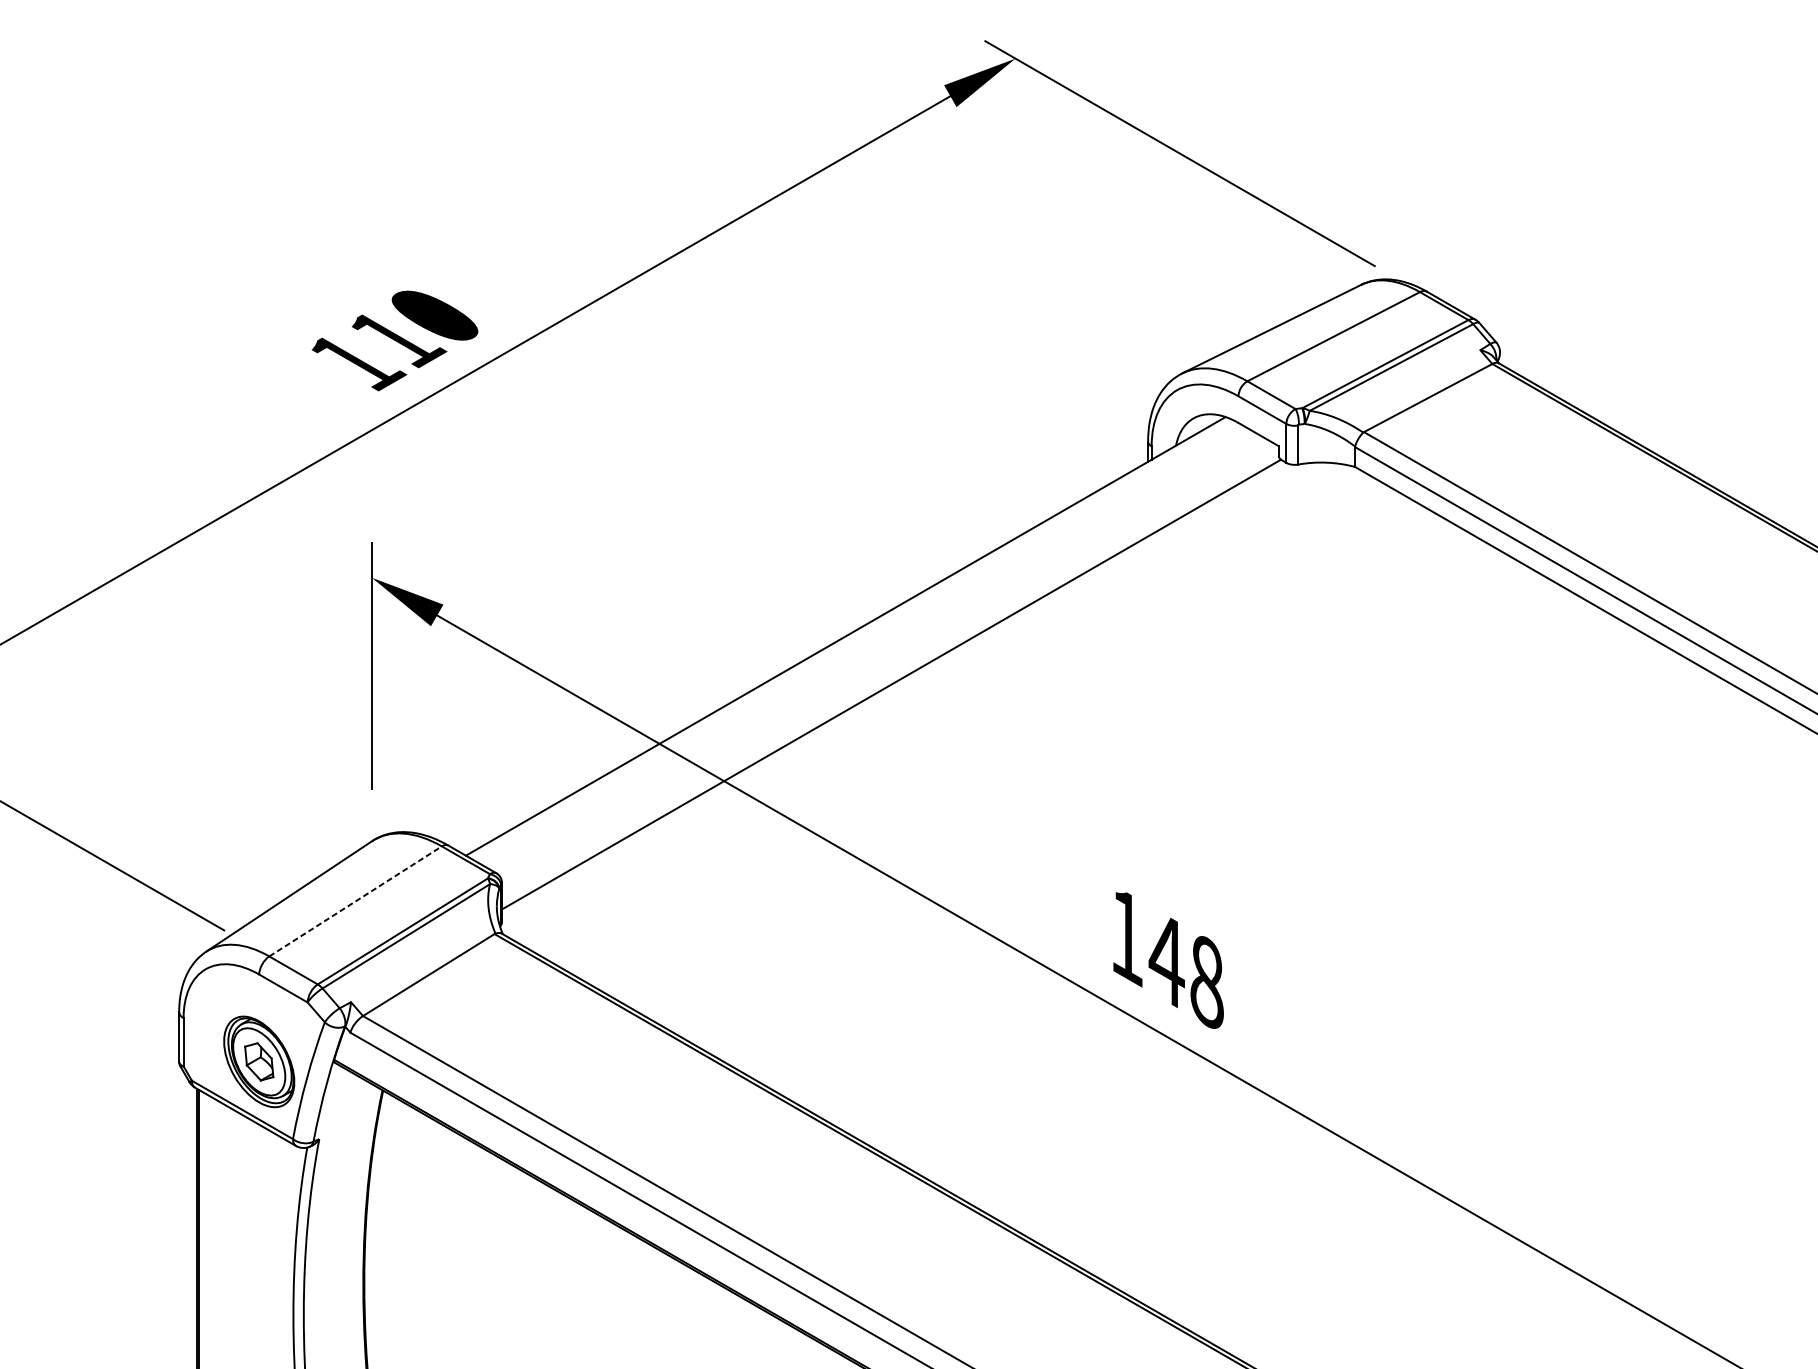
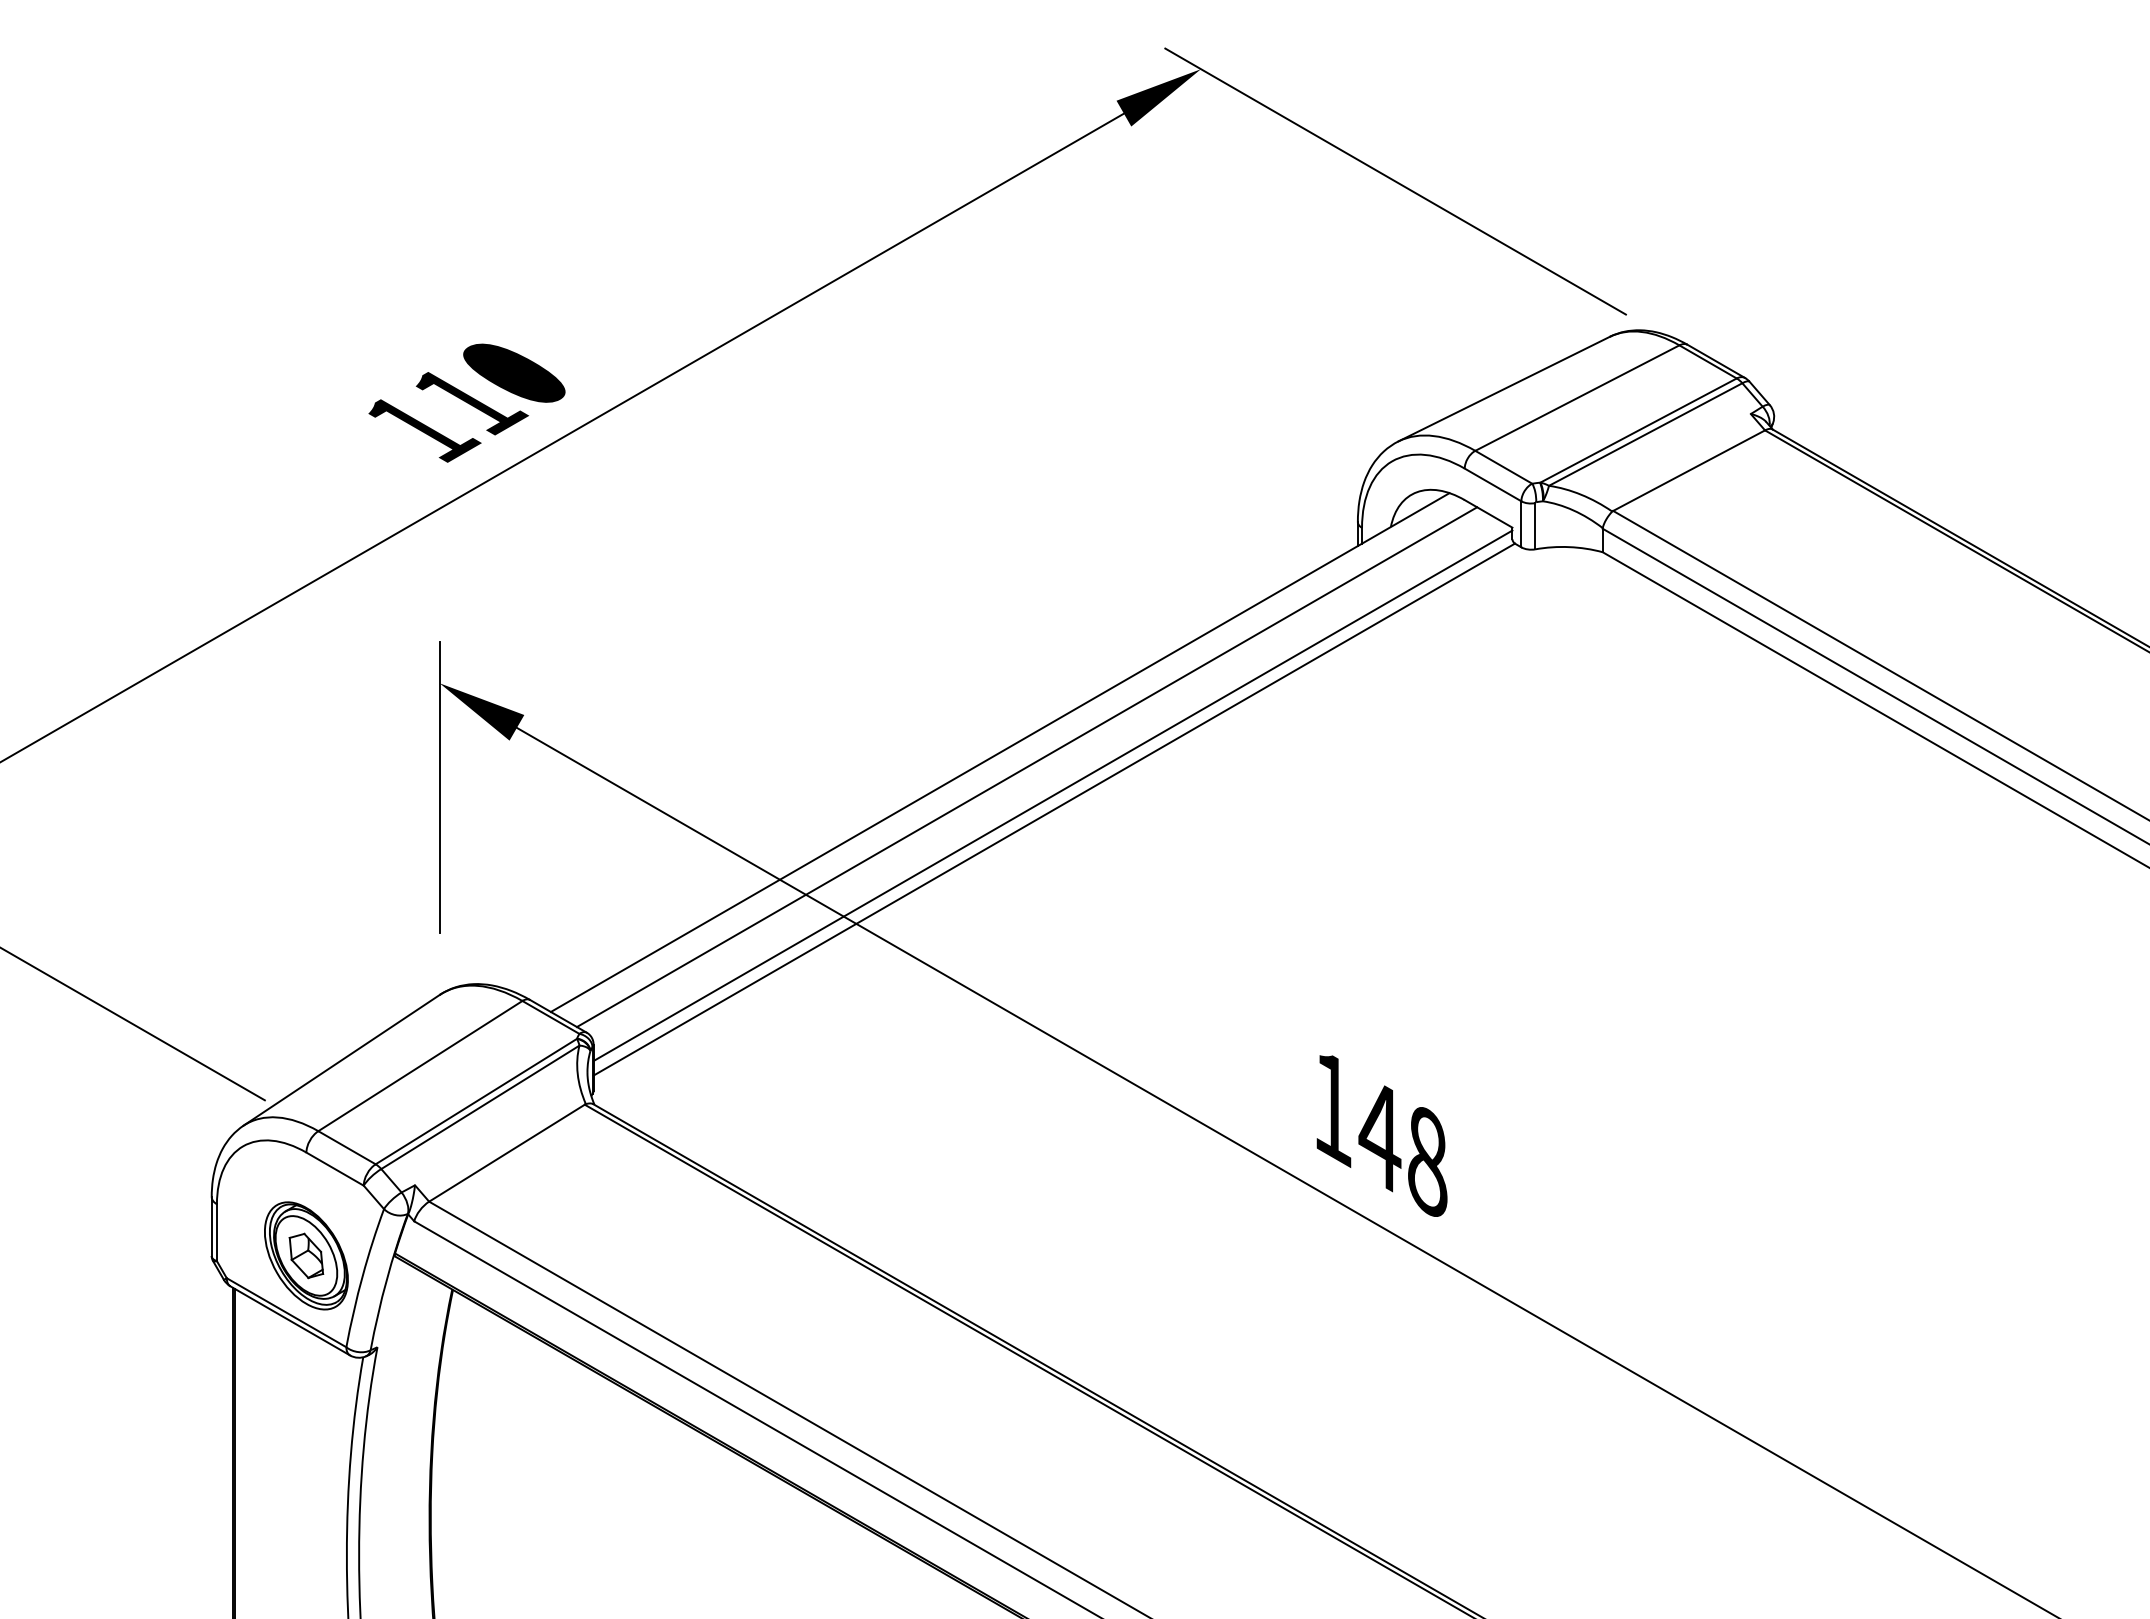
line: (867, 648) -> (1026, 767), added
line: (889, 672) -> (1052, 795), added
line: (355, 900) -> (420, 1065), dashed -> solid

